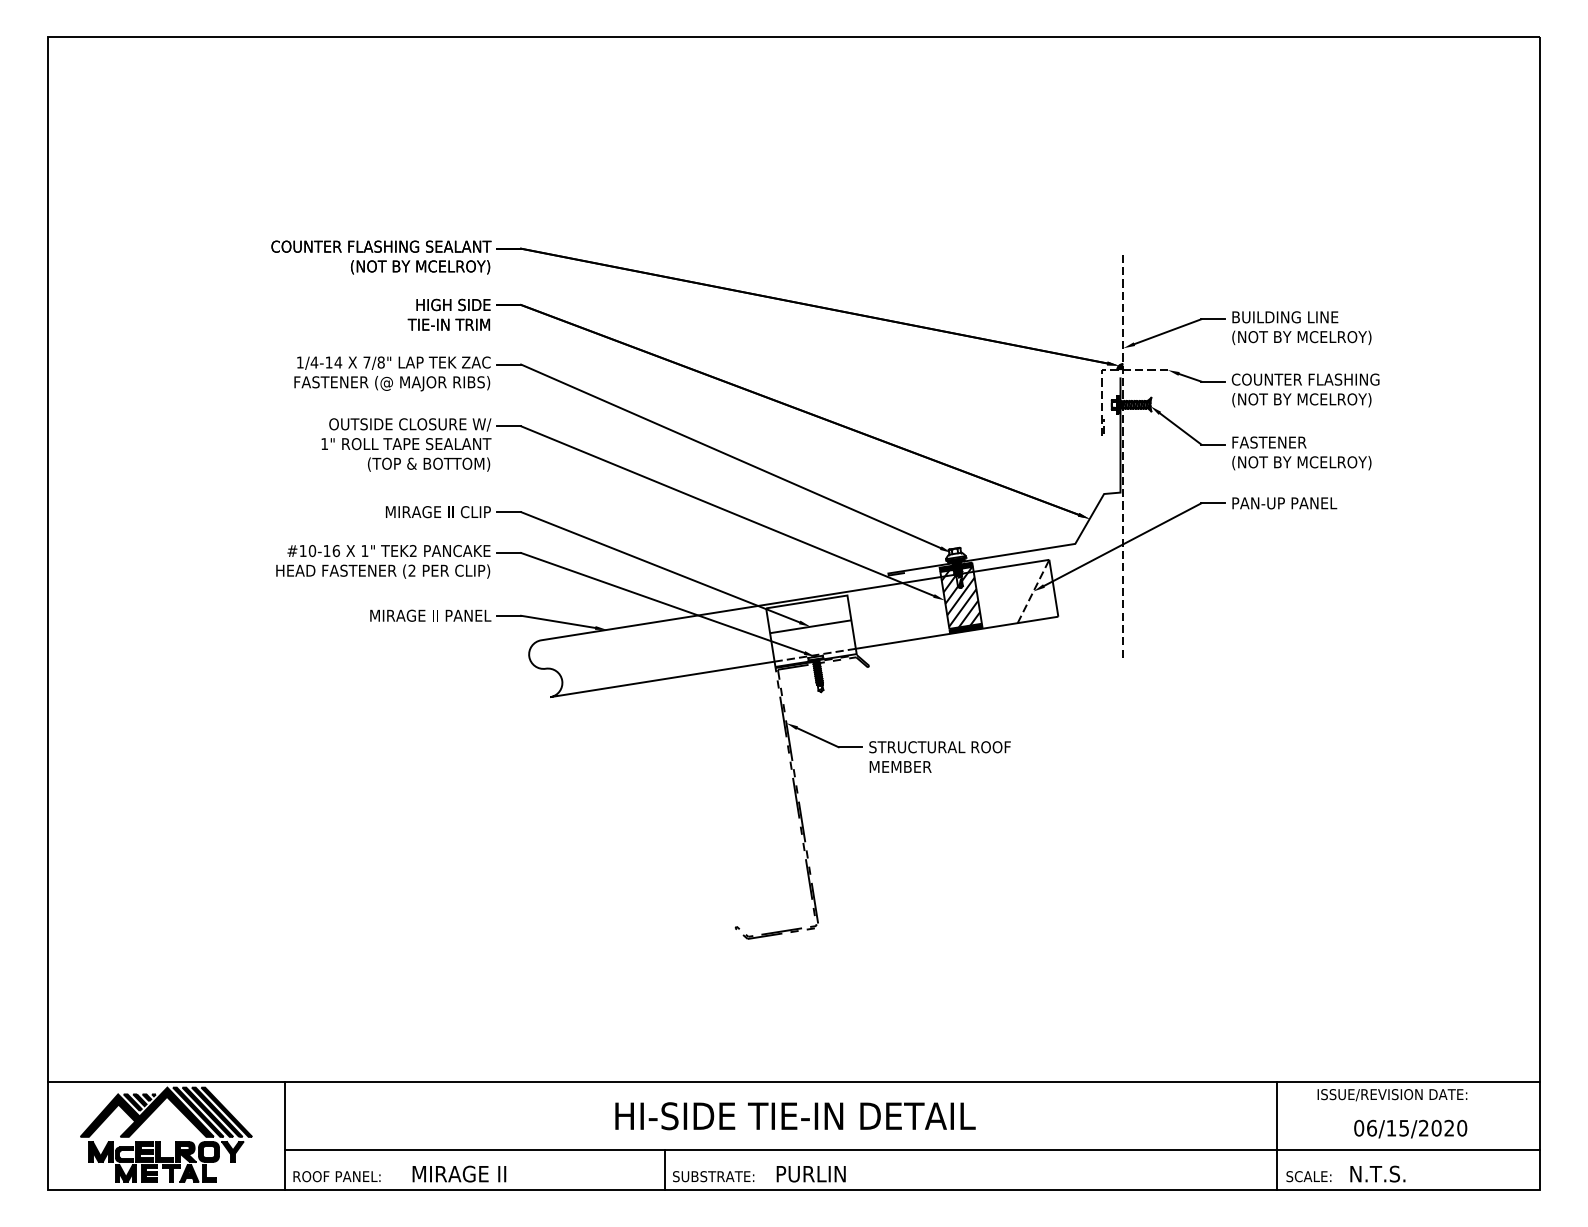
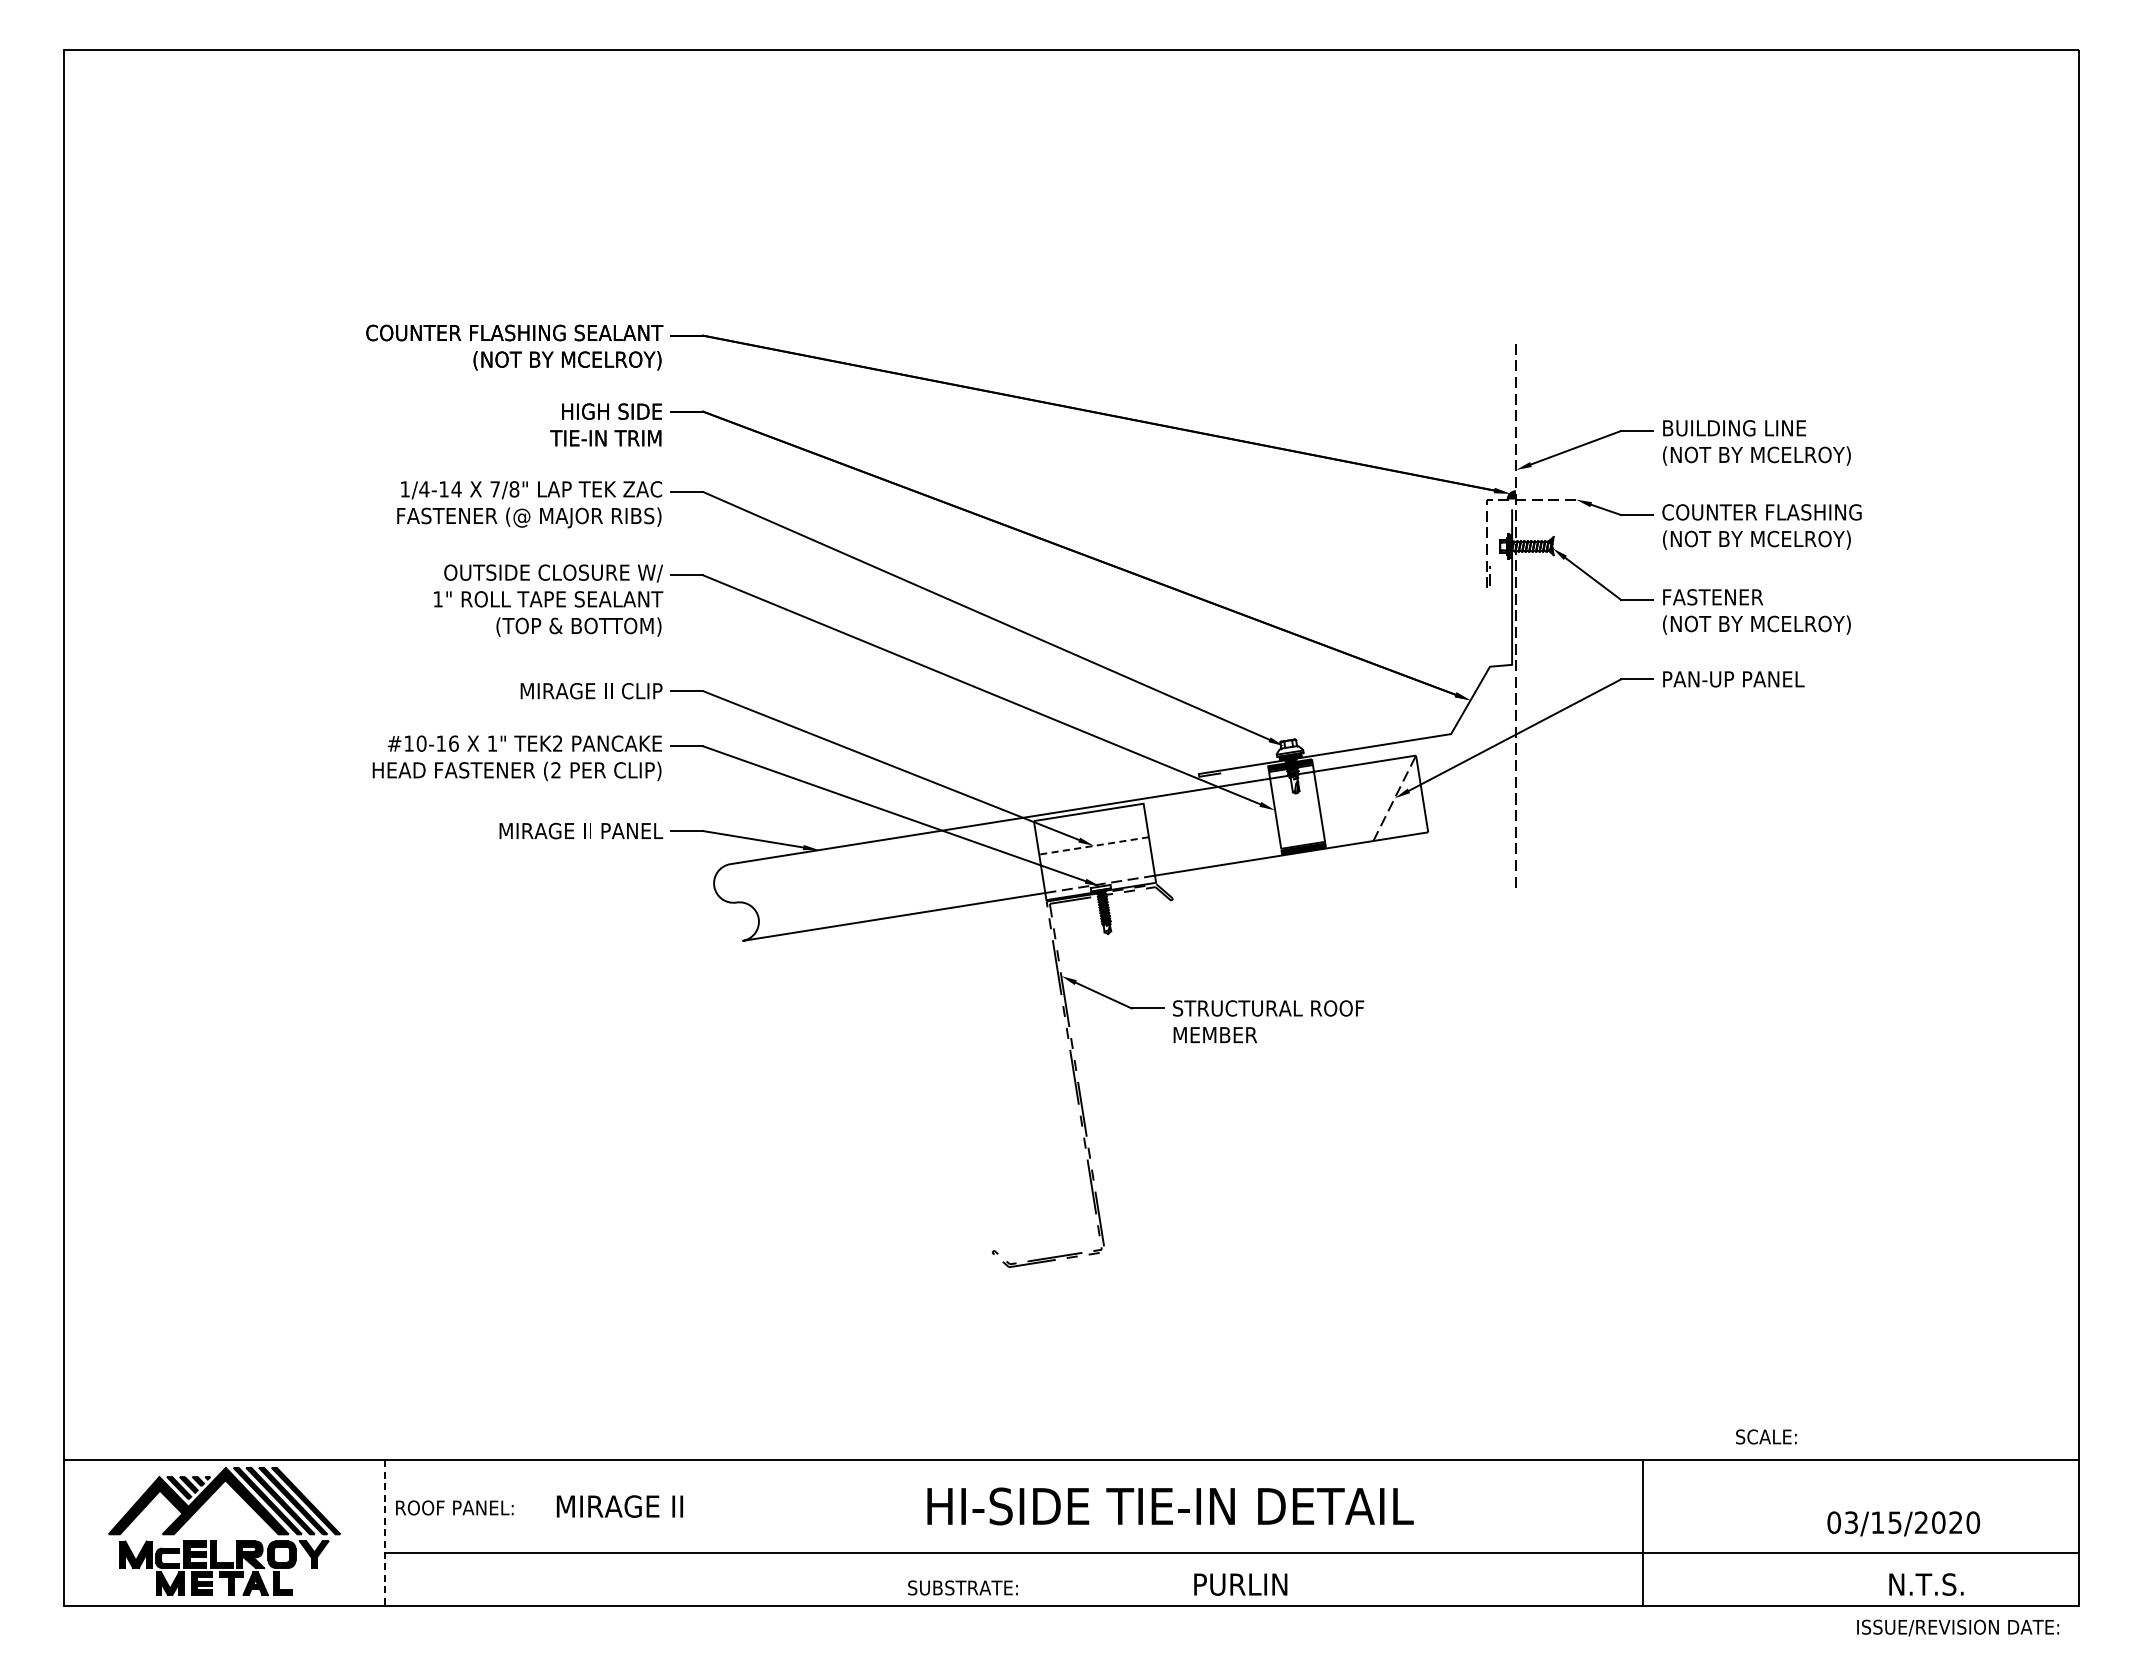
hatch: (961, 596) -> (1297, 805), removed
line: (811, 626) -> (1094, 845), solid -> dashed
text: (1392, 1094) -> (1958, 1627), moved
text: (795, 1116) -> (1170, 1506), moved
text: (1371, 1128) -> (1851, 1522), 06/15/2020 -> 03/15/2020
line: (284, 1136) -> (384, 1533), solid -> dashed
line: (1277, 1136) -> (1643, 1533), moved
line: (665, 1170) -> (897, 1579), removed
text: (459, 1174) -> (619, 1506), moved
text: (811, 1174) -> (1240, 1584), moved
text: (1377, 1174) -> (1926, 1584), moved
text: (336, 1176) -> (454, 1507), moved
text: (1308, 1176) -> (1766, 1436), moved

